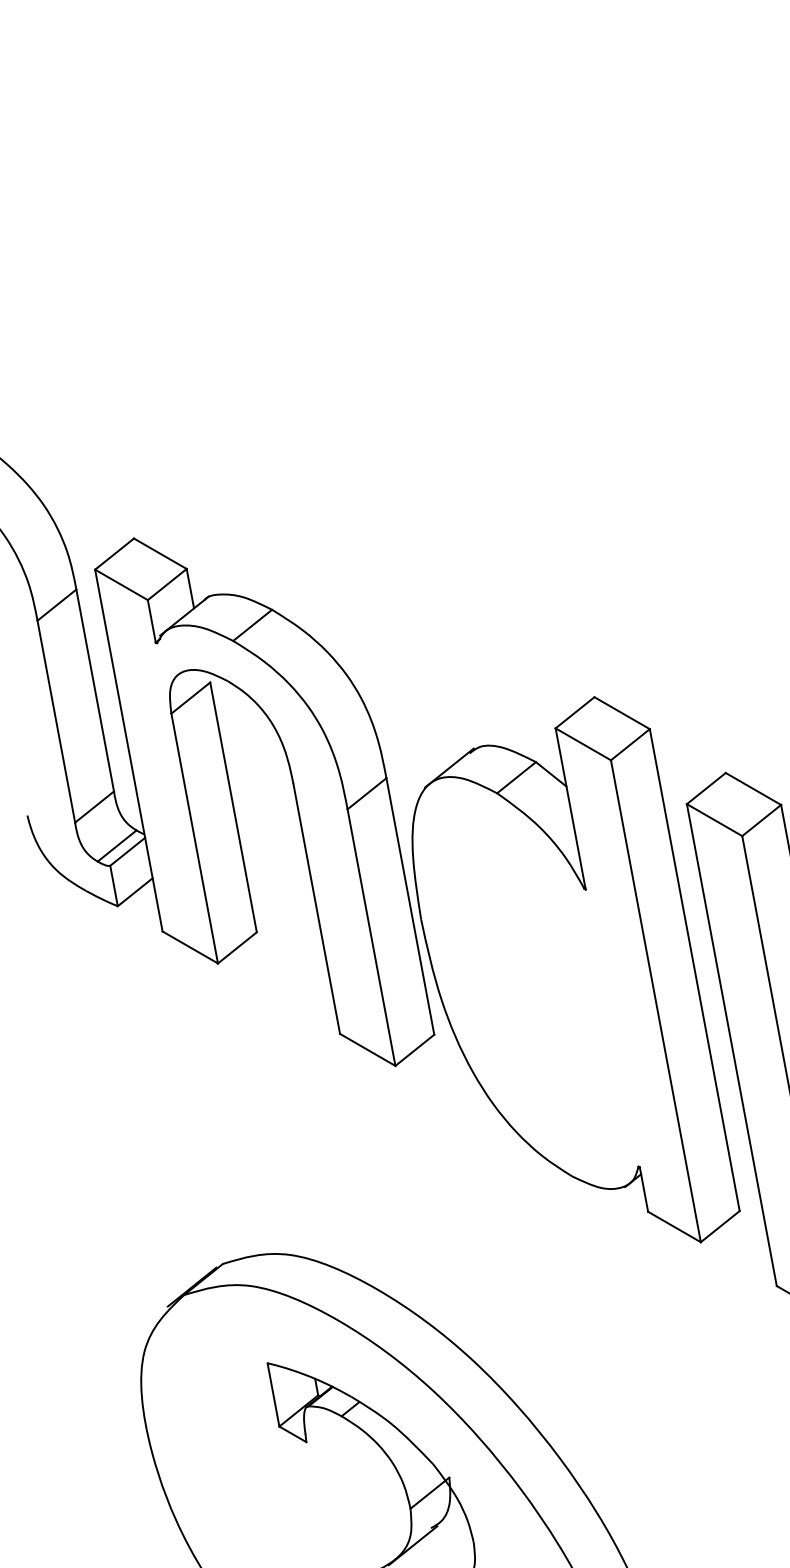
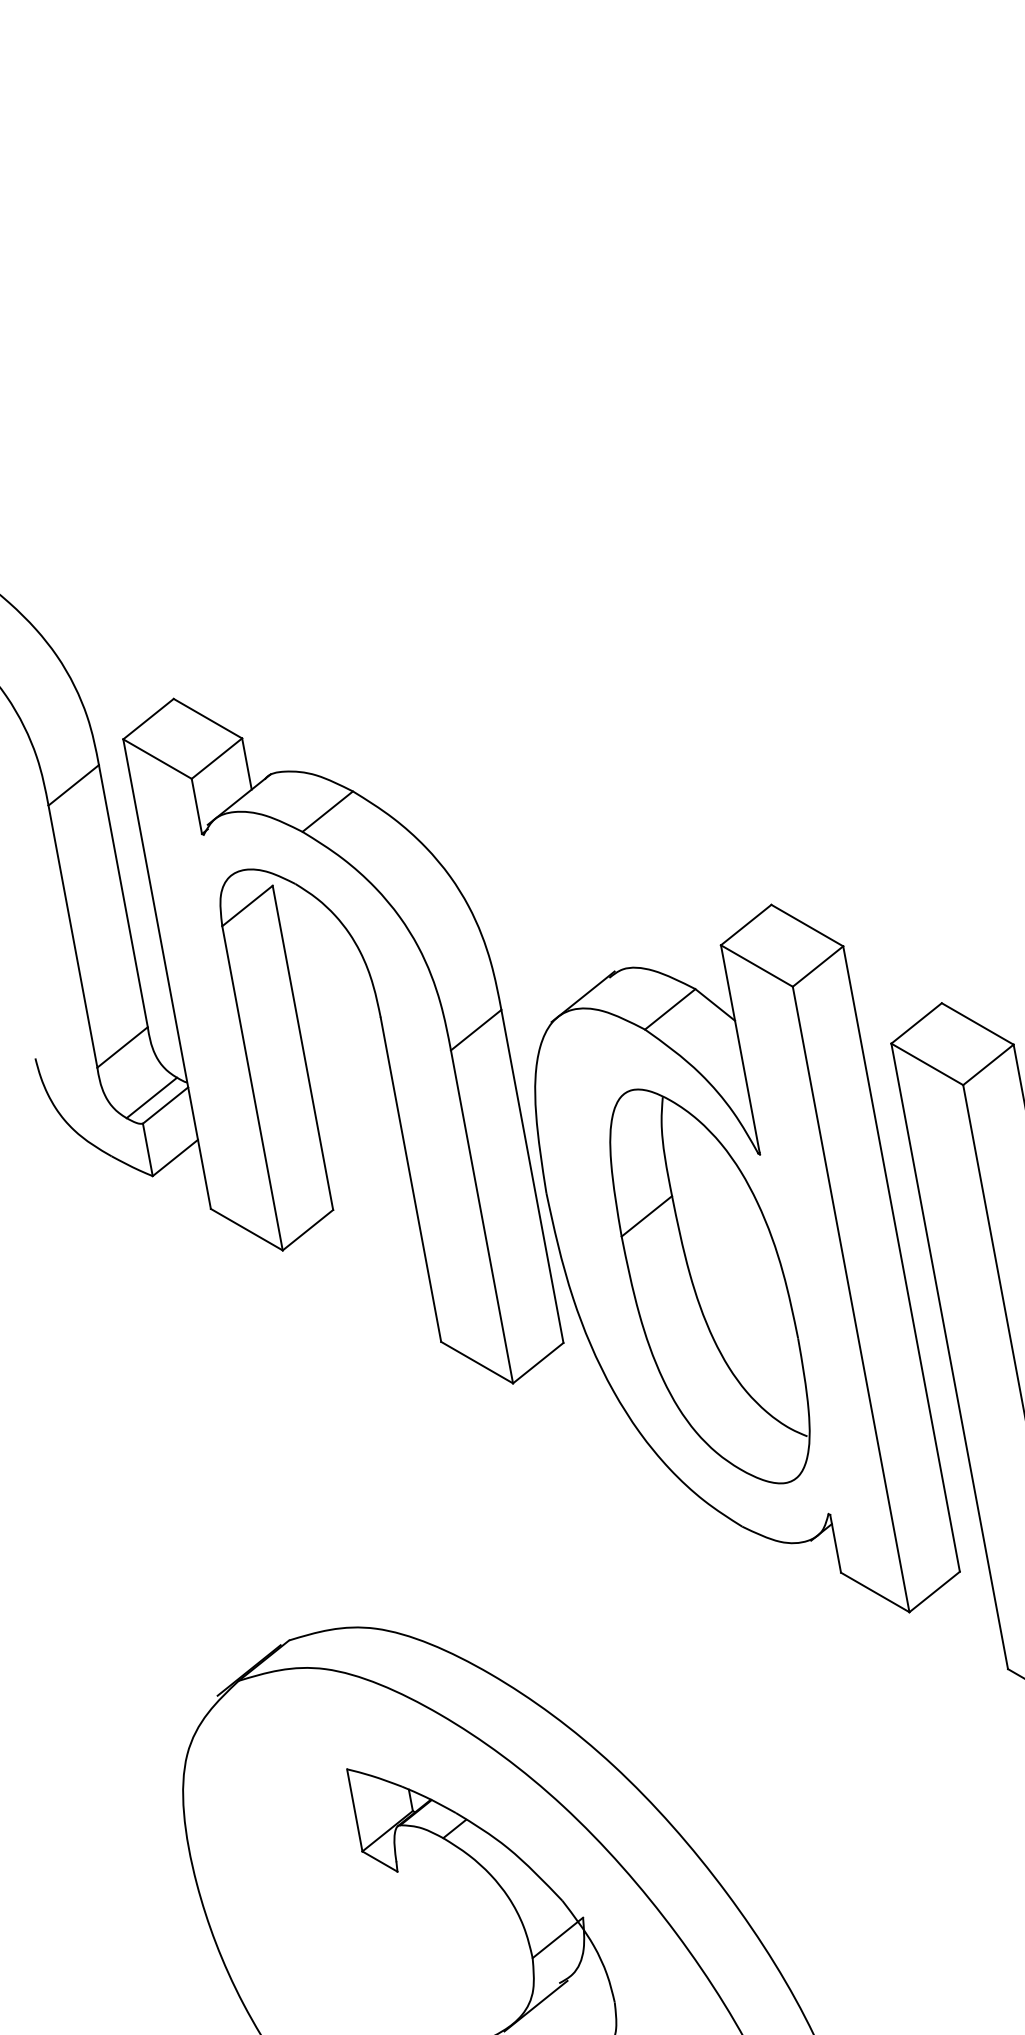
part: (546, 990) -> (709, 1285), added

